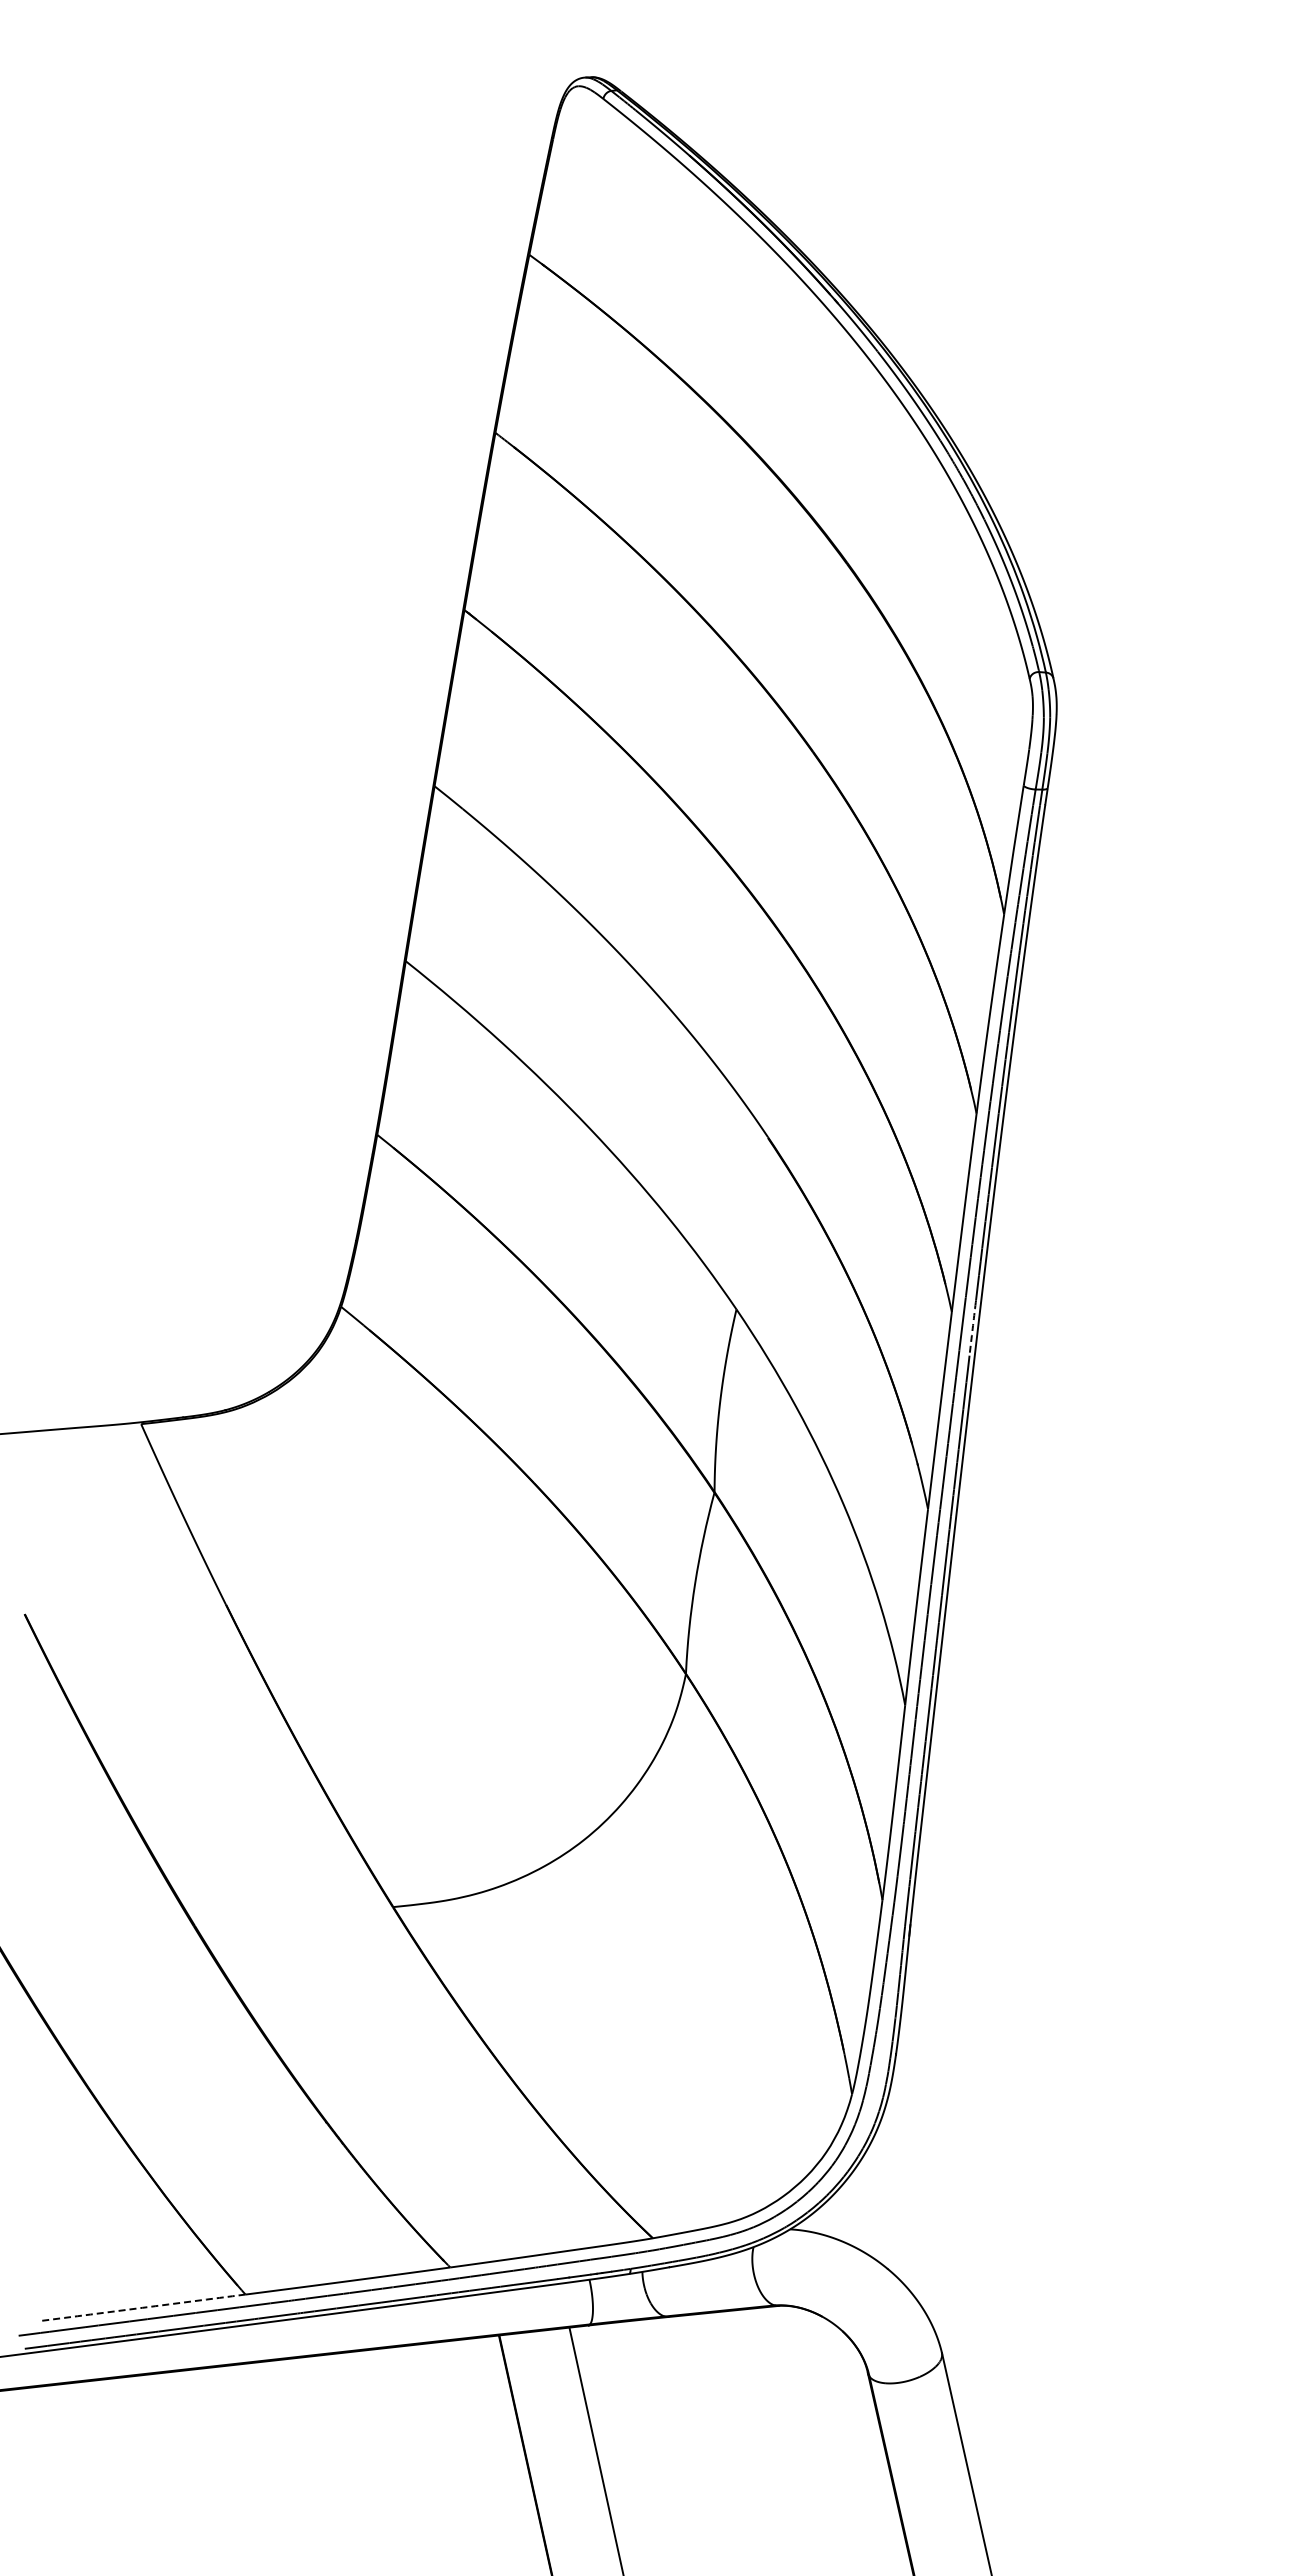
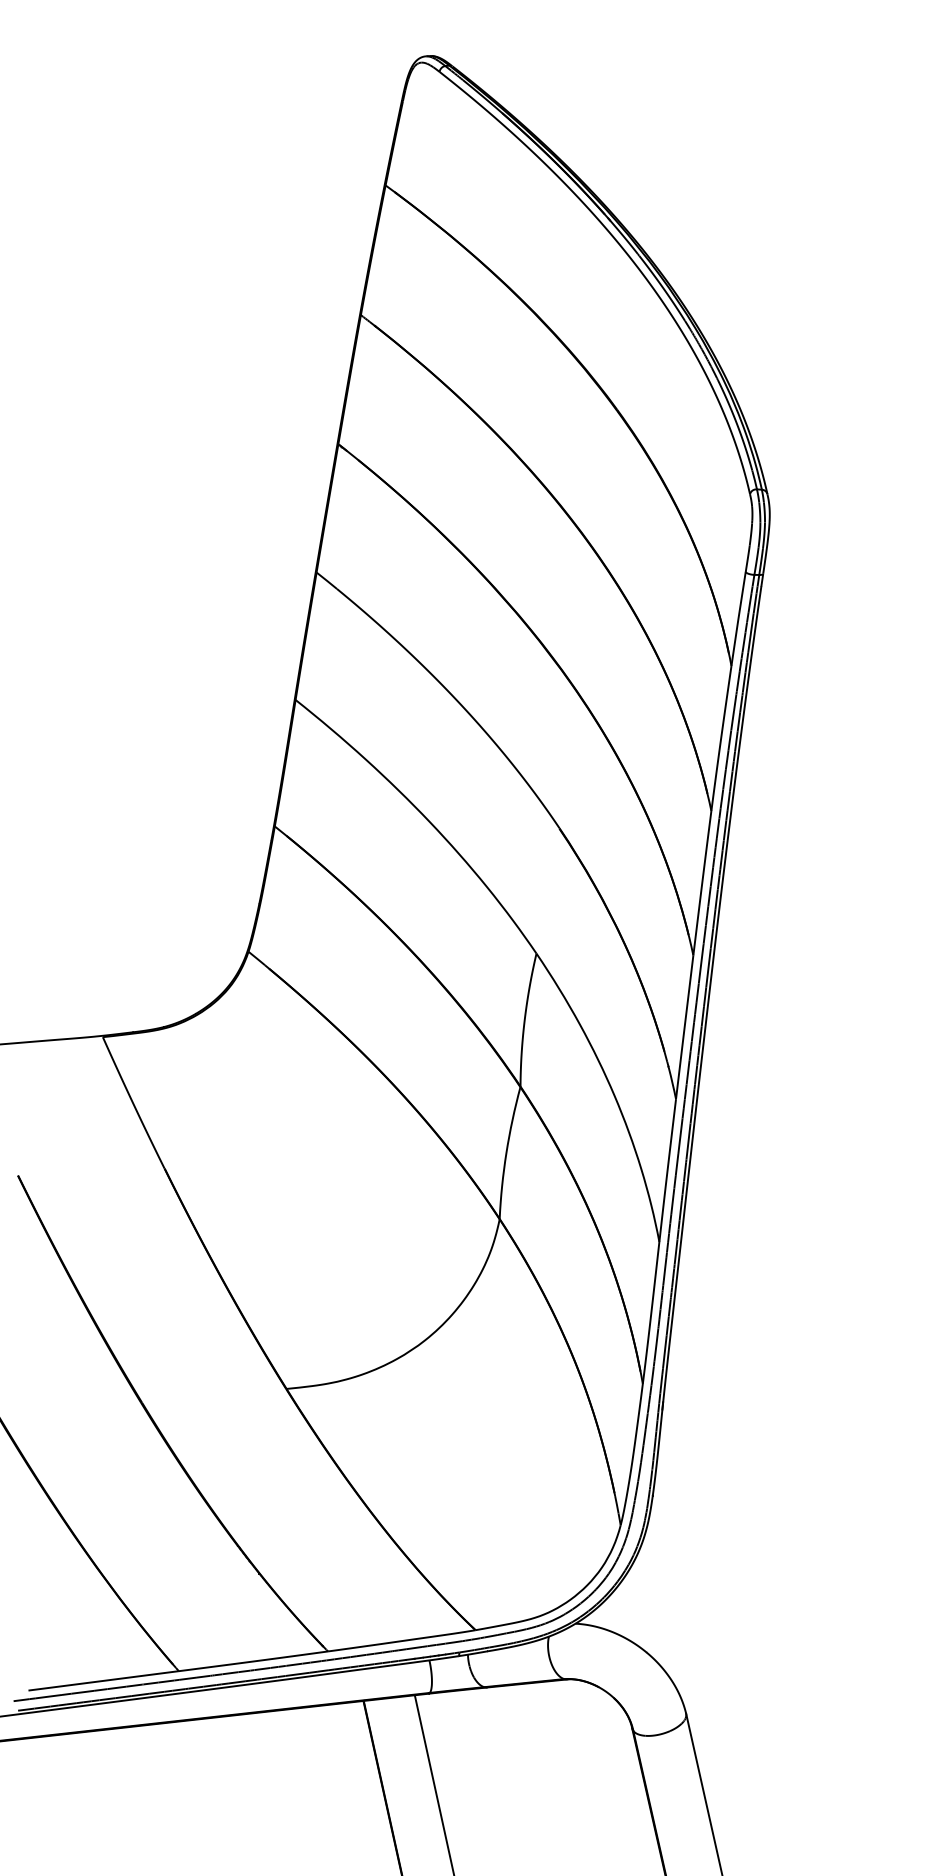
arc: (972, 1328) -> (708, 967), dashed -> solid
arc: (142, 2307) -> (103, 1680), dashed -> solid

